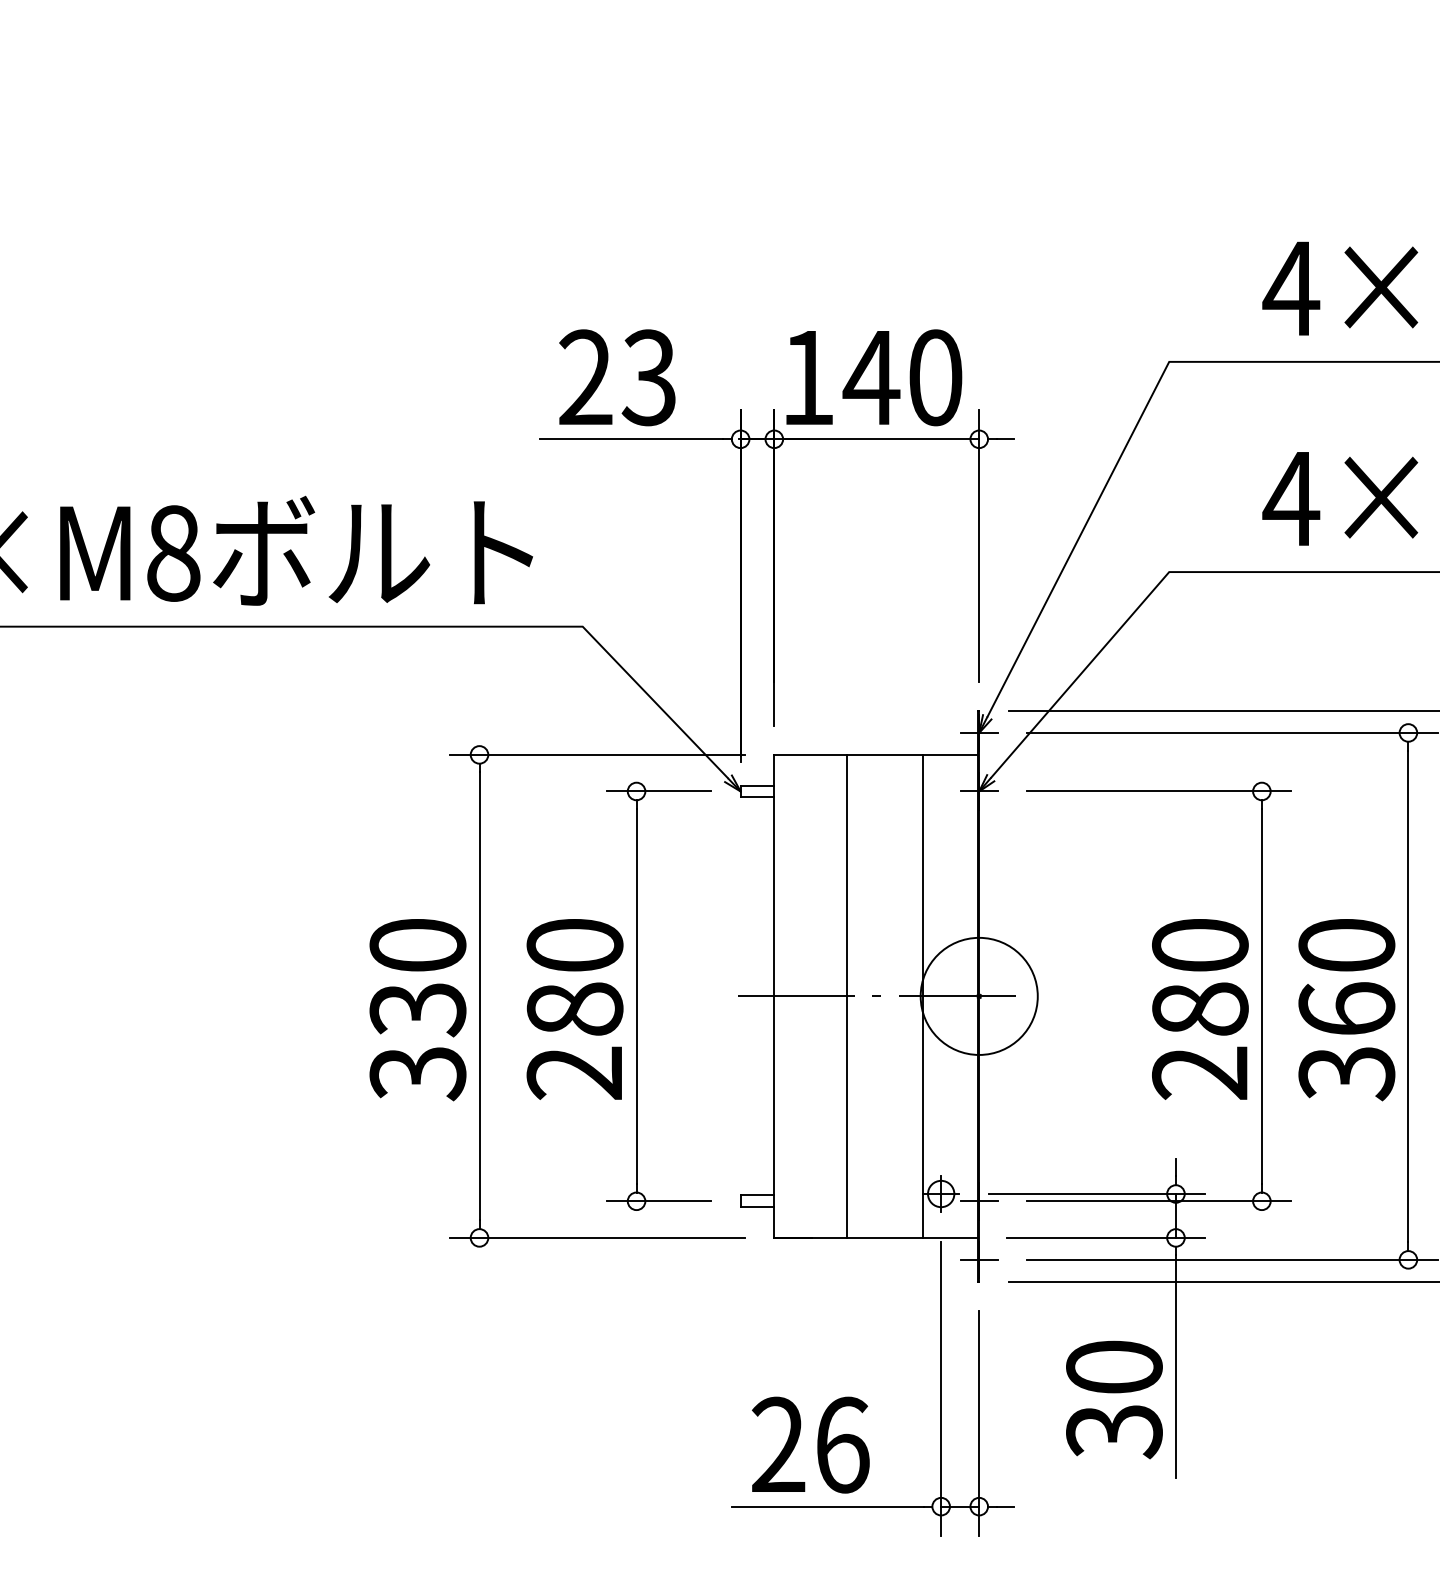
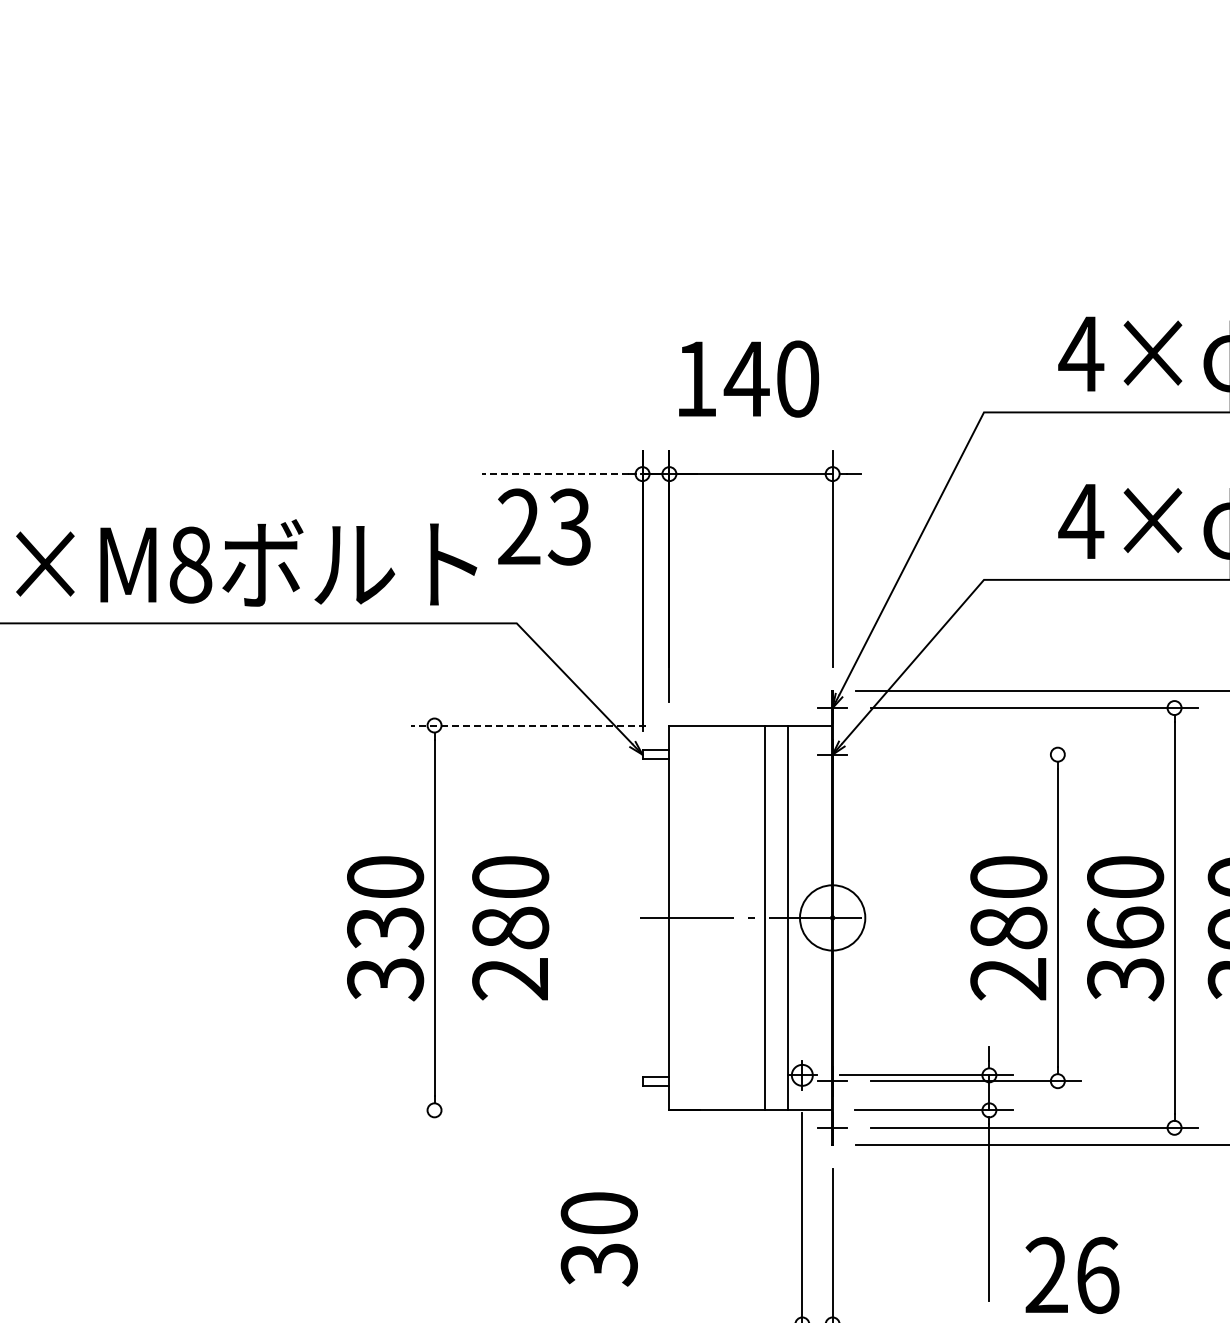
text: (617, 377) -> (544, 526), moved
text: (874, 377) -> (749, 378), moved
line: (631, 439) -> (555, 474), solid -> dashed
line: (597, 754) -> (528, 725), solid -> dashed
line: (1158, 791) -> (975, 754), removed
part: (637, 995) -> (560, 917), removed
line: (847, 995) -> (765, 917), moved
circle: (979, 995) -> (832, 917), size x0.7
line: (597, 1238) -> (528, 1110), removed
text: (1113, 1400) -> (598, 1239), moved
text: (810, 1443) -> (1072, 1274), moved

